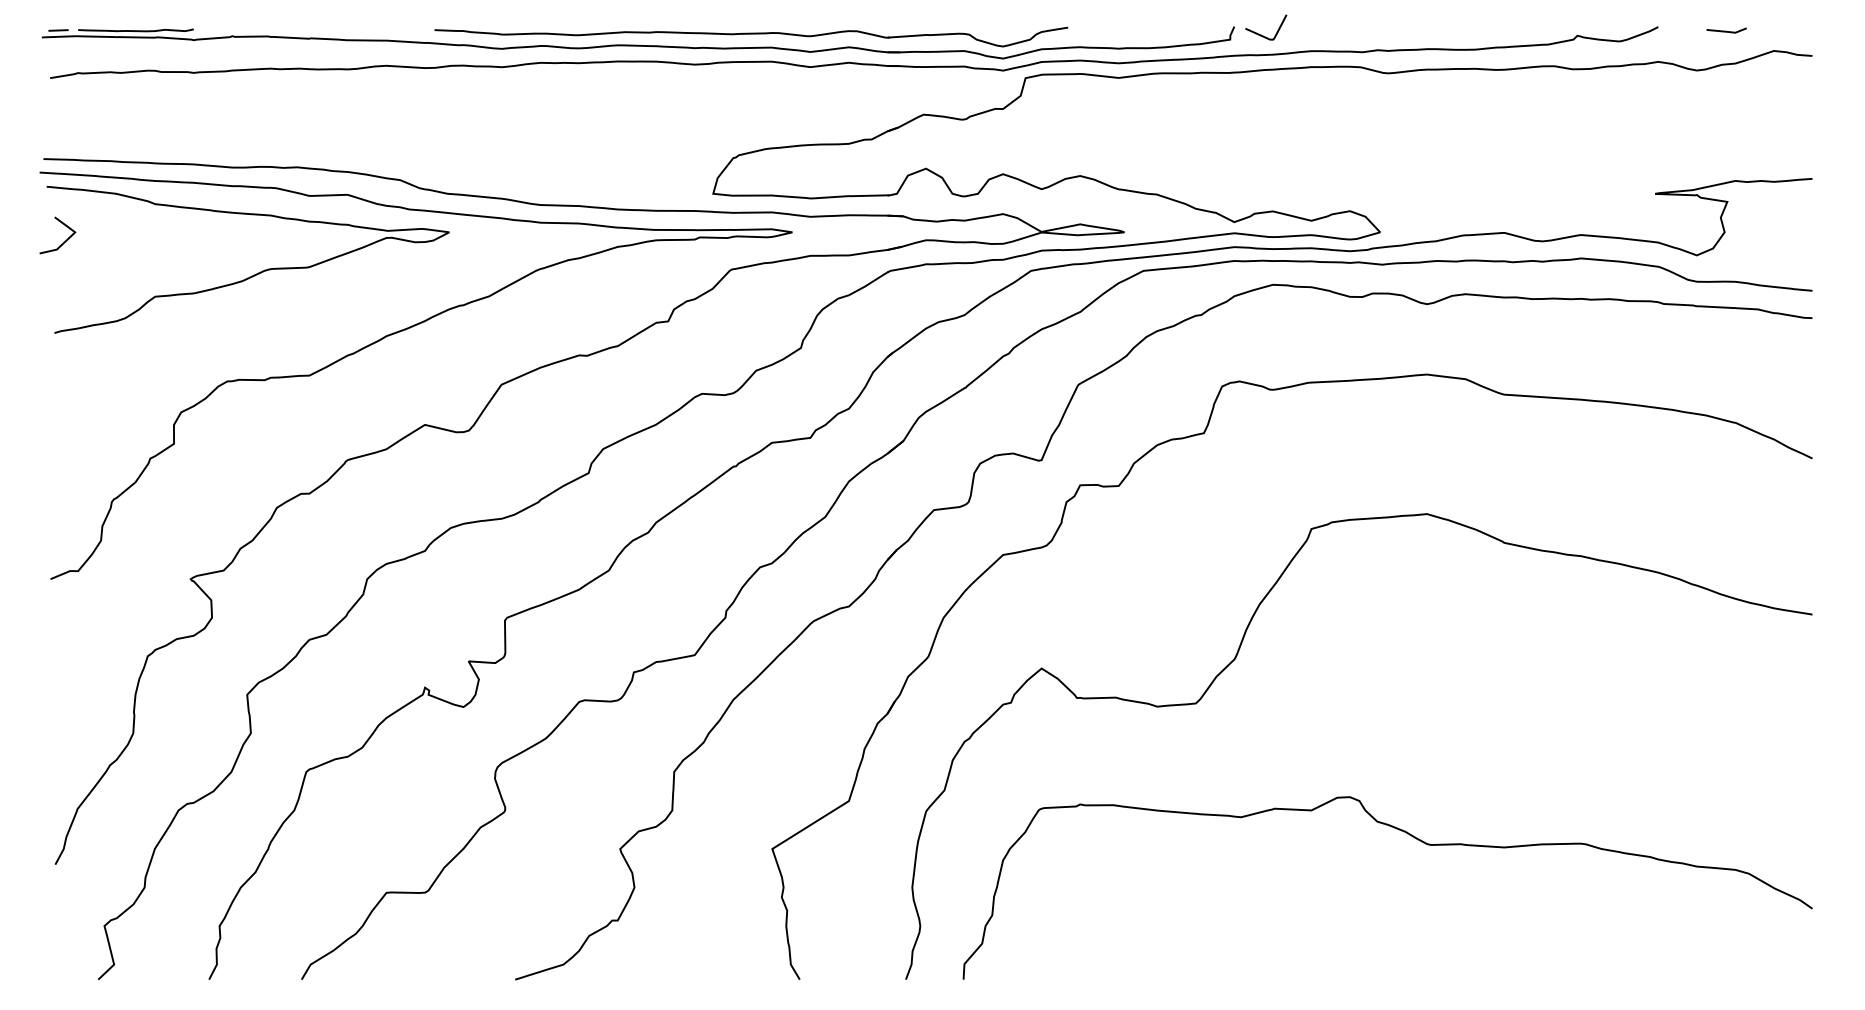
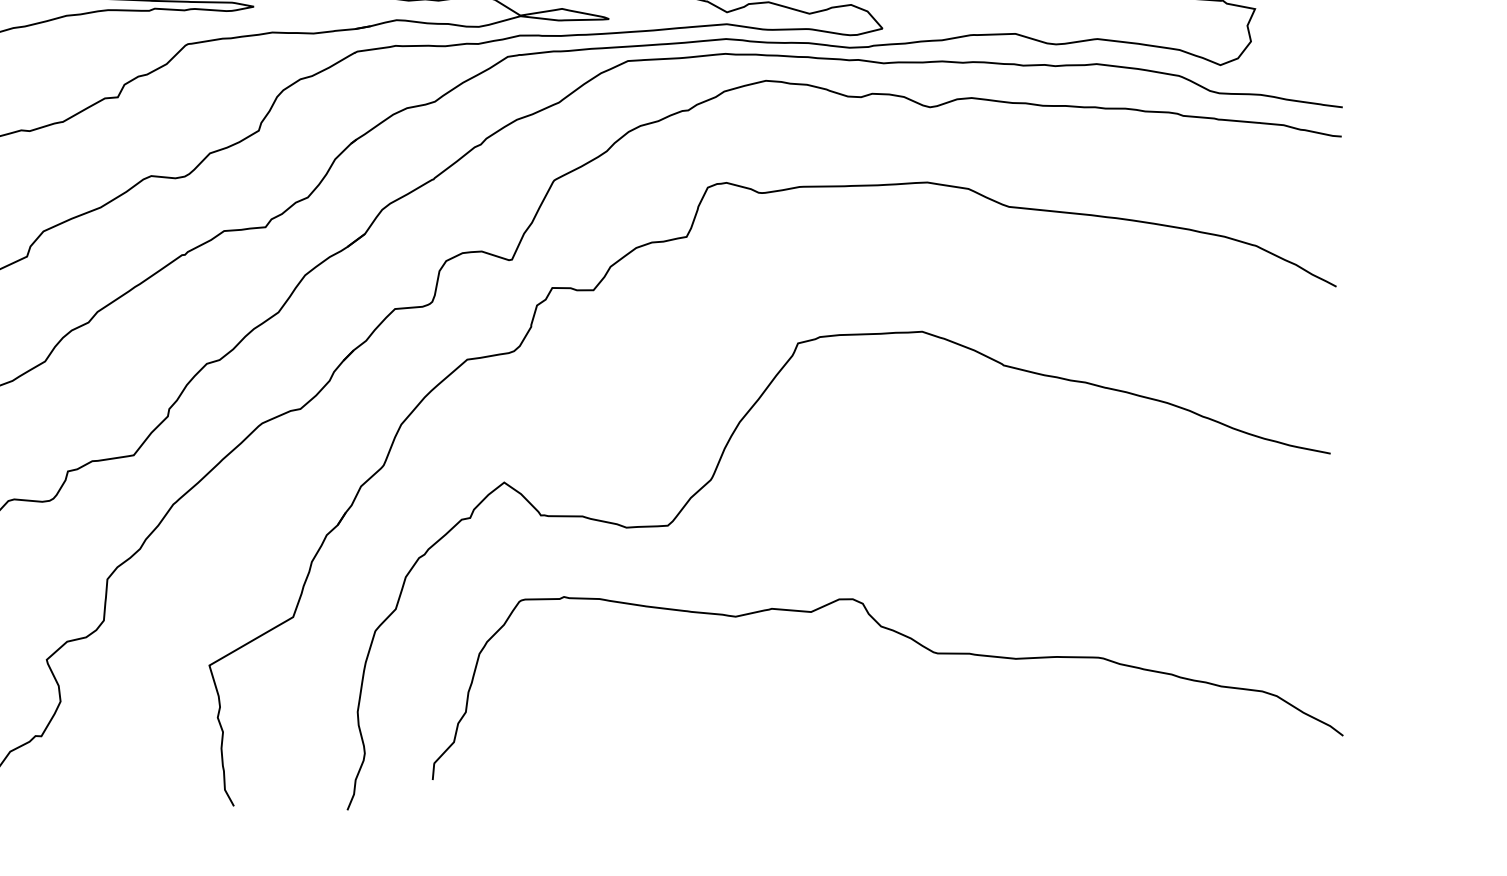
curve: (1412, 837) -> (918, 644), moved

